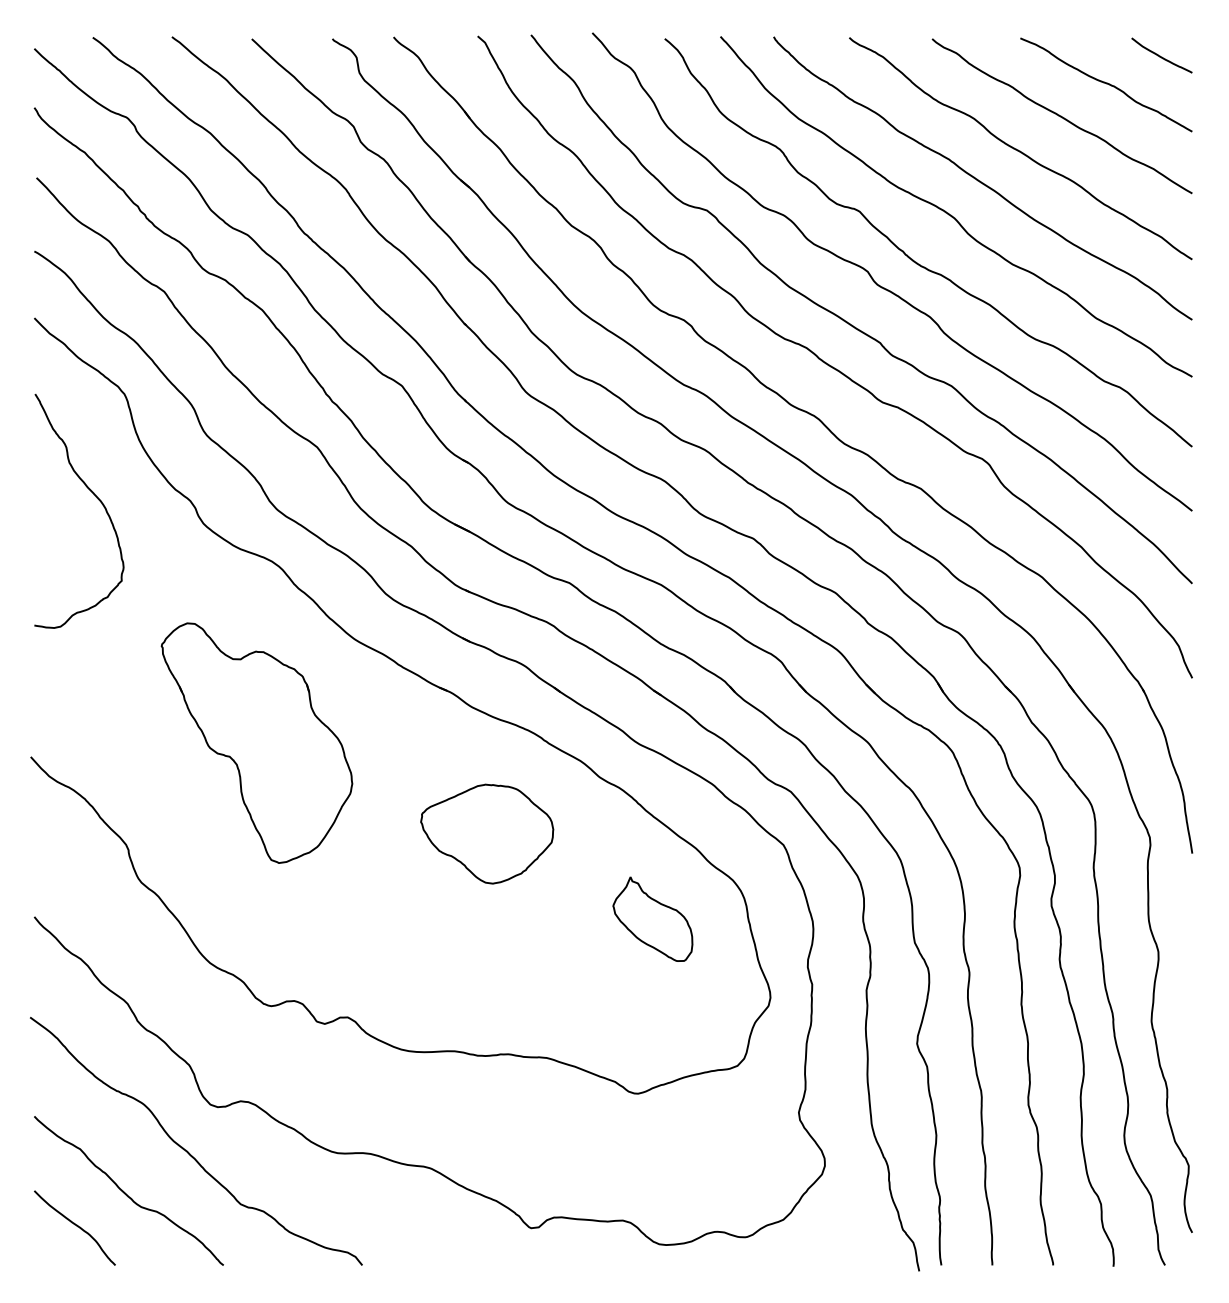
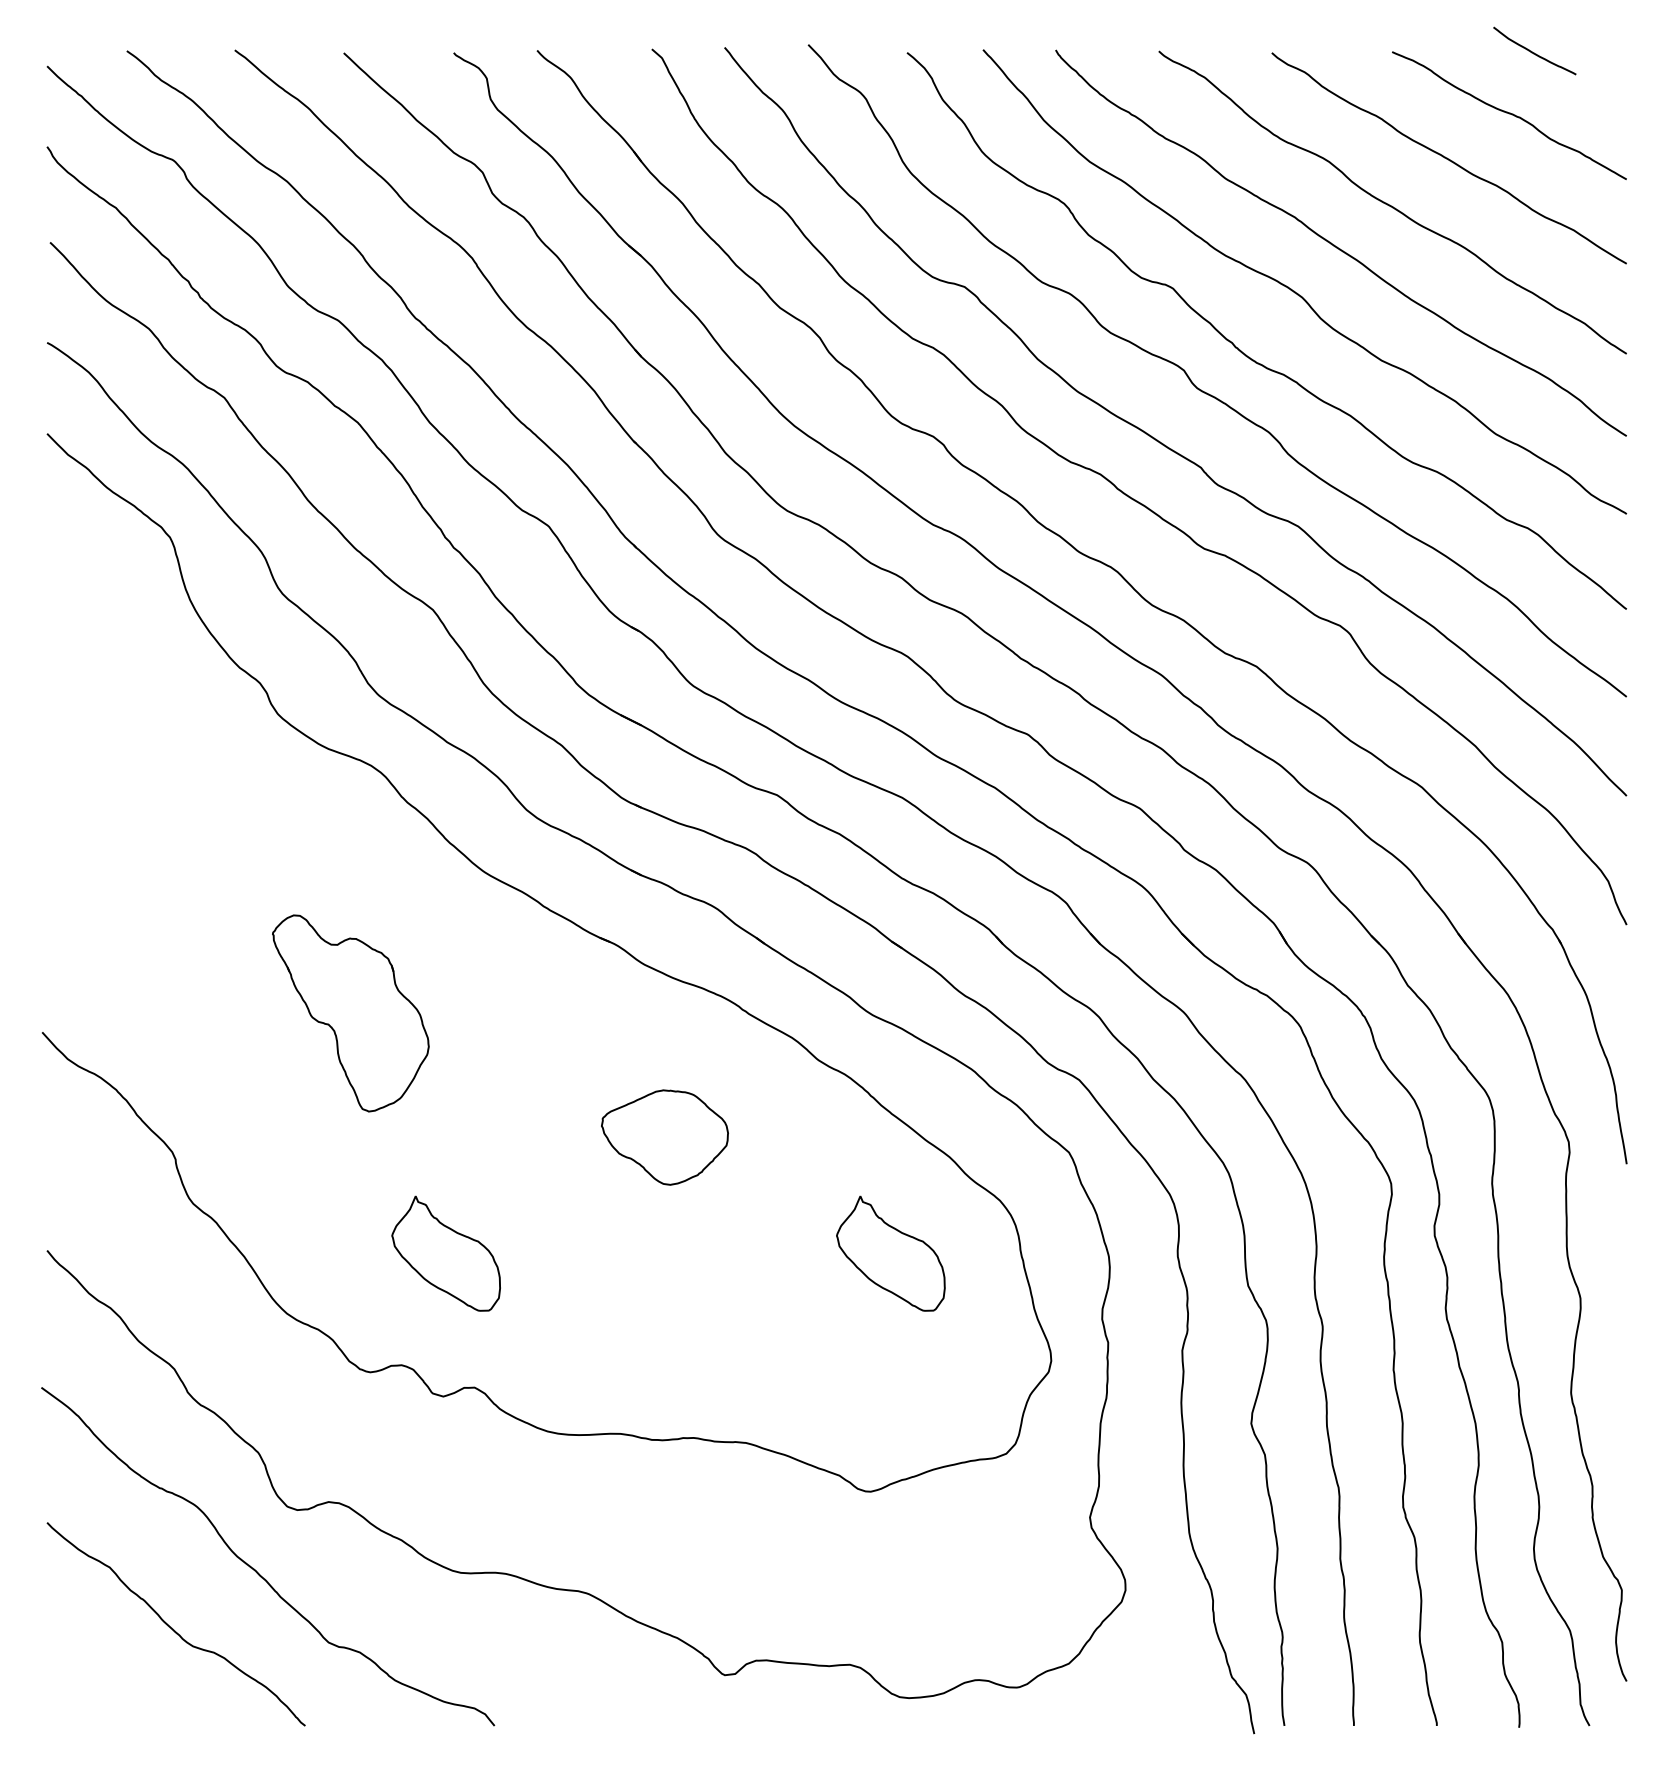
curve: (1160, 55) -> (1532, 50), moved
curve: (96, 498) -> (131, 679), removed
part: (256, 742) -> (350, 1012), size x0.6
part: (487, 833) -> (665, 1136), size x0.7
part: (326, 918) -> (445, 1252), added
curve: (74, 1225) -> (101, 1671), removed

